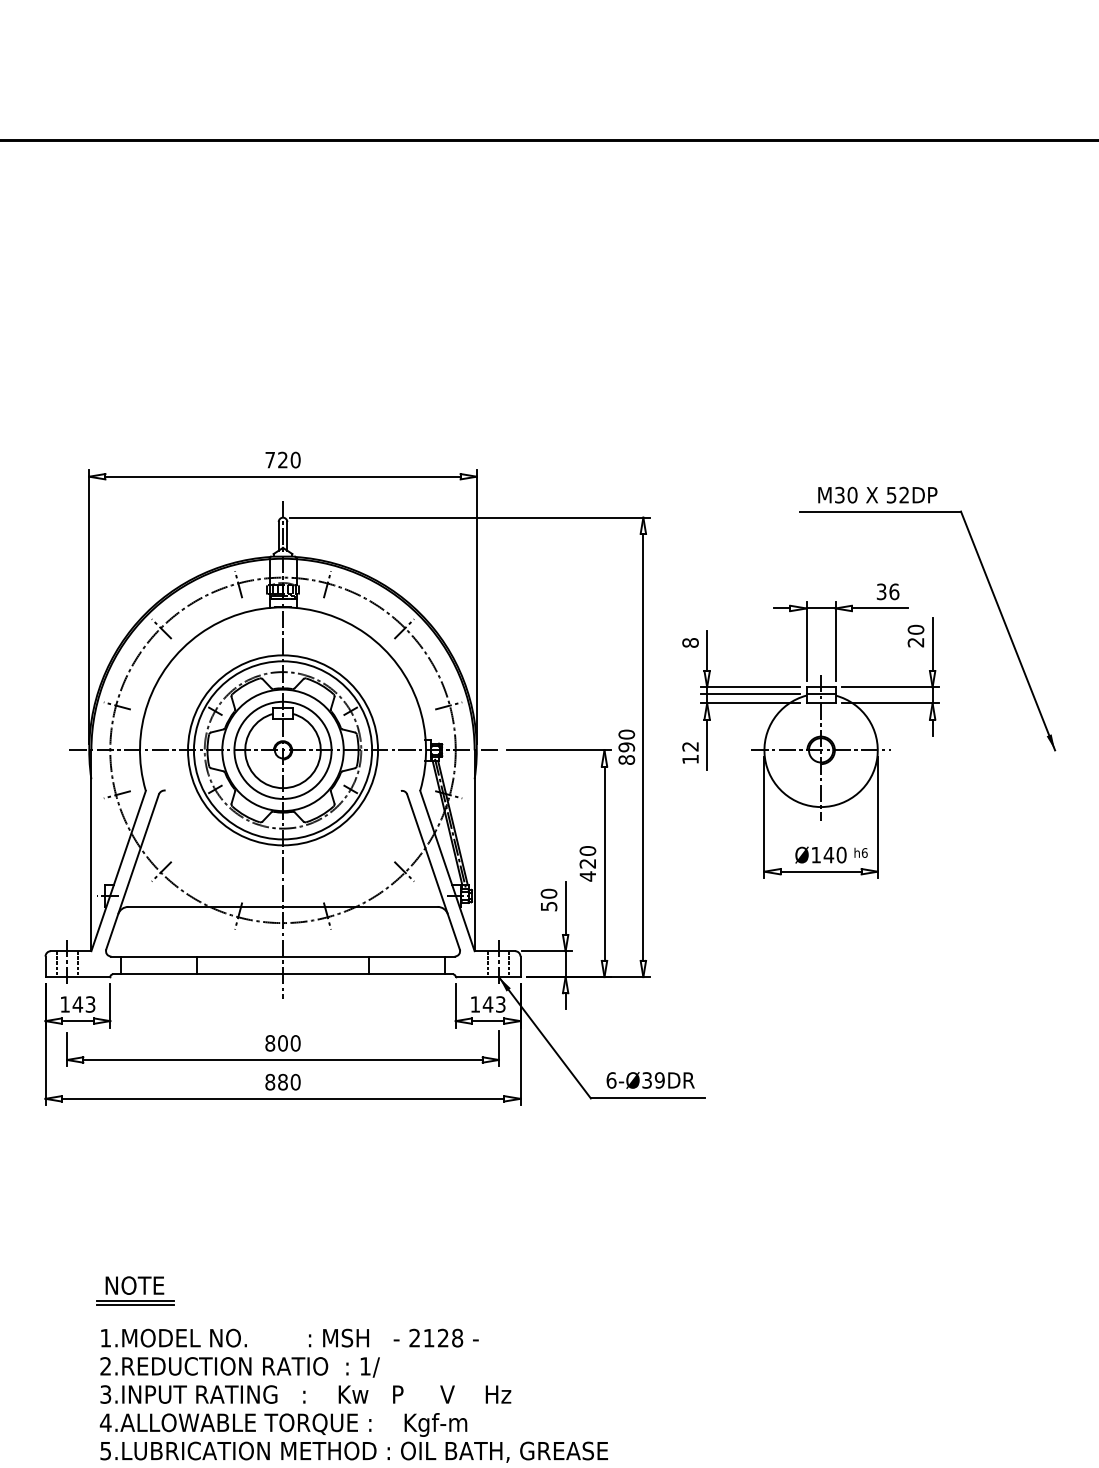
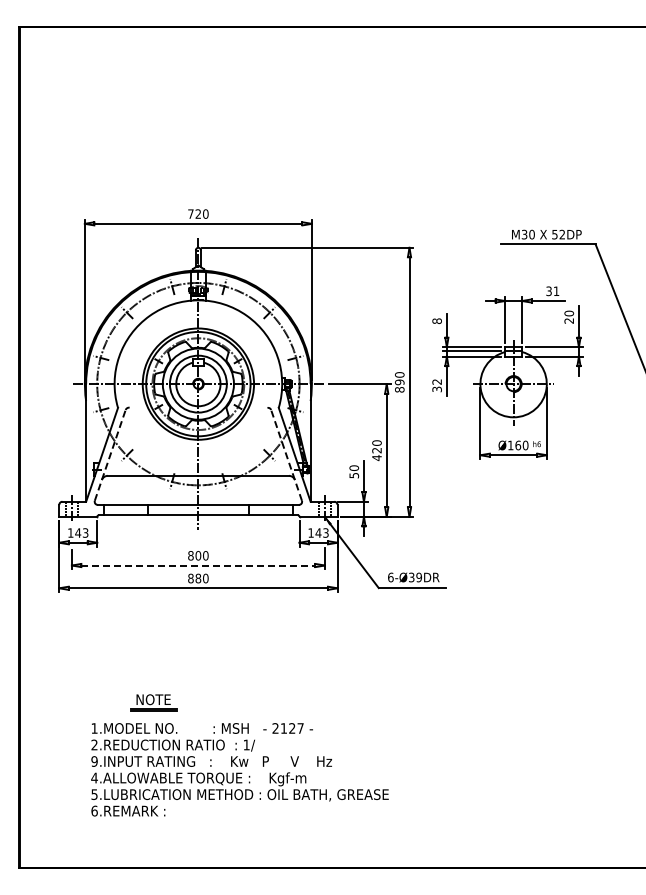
text: (894, 592) -> (556, 291), 36 -> 31
text: (689, 759) -> (436, 389), 12 -> 32
text: (829, 855) -> (518, 445), Ø140 -> Ø160
line: (132, 872) -> (110, 455), solid -> dashed
line: (433, 872) -> (286, 455), solid -> dashed
line: (283, 1059) -> (198, 565), solid -> dashed
part: (134, 1290) -> (153, 702), moved
text: (457, 1338) -> (300, 728), 2128 -> 2127
text: (105, 1394) -> (94, 761), 3.INPUT -> 9.INPUT

